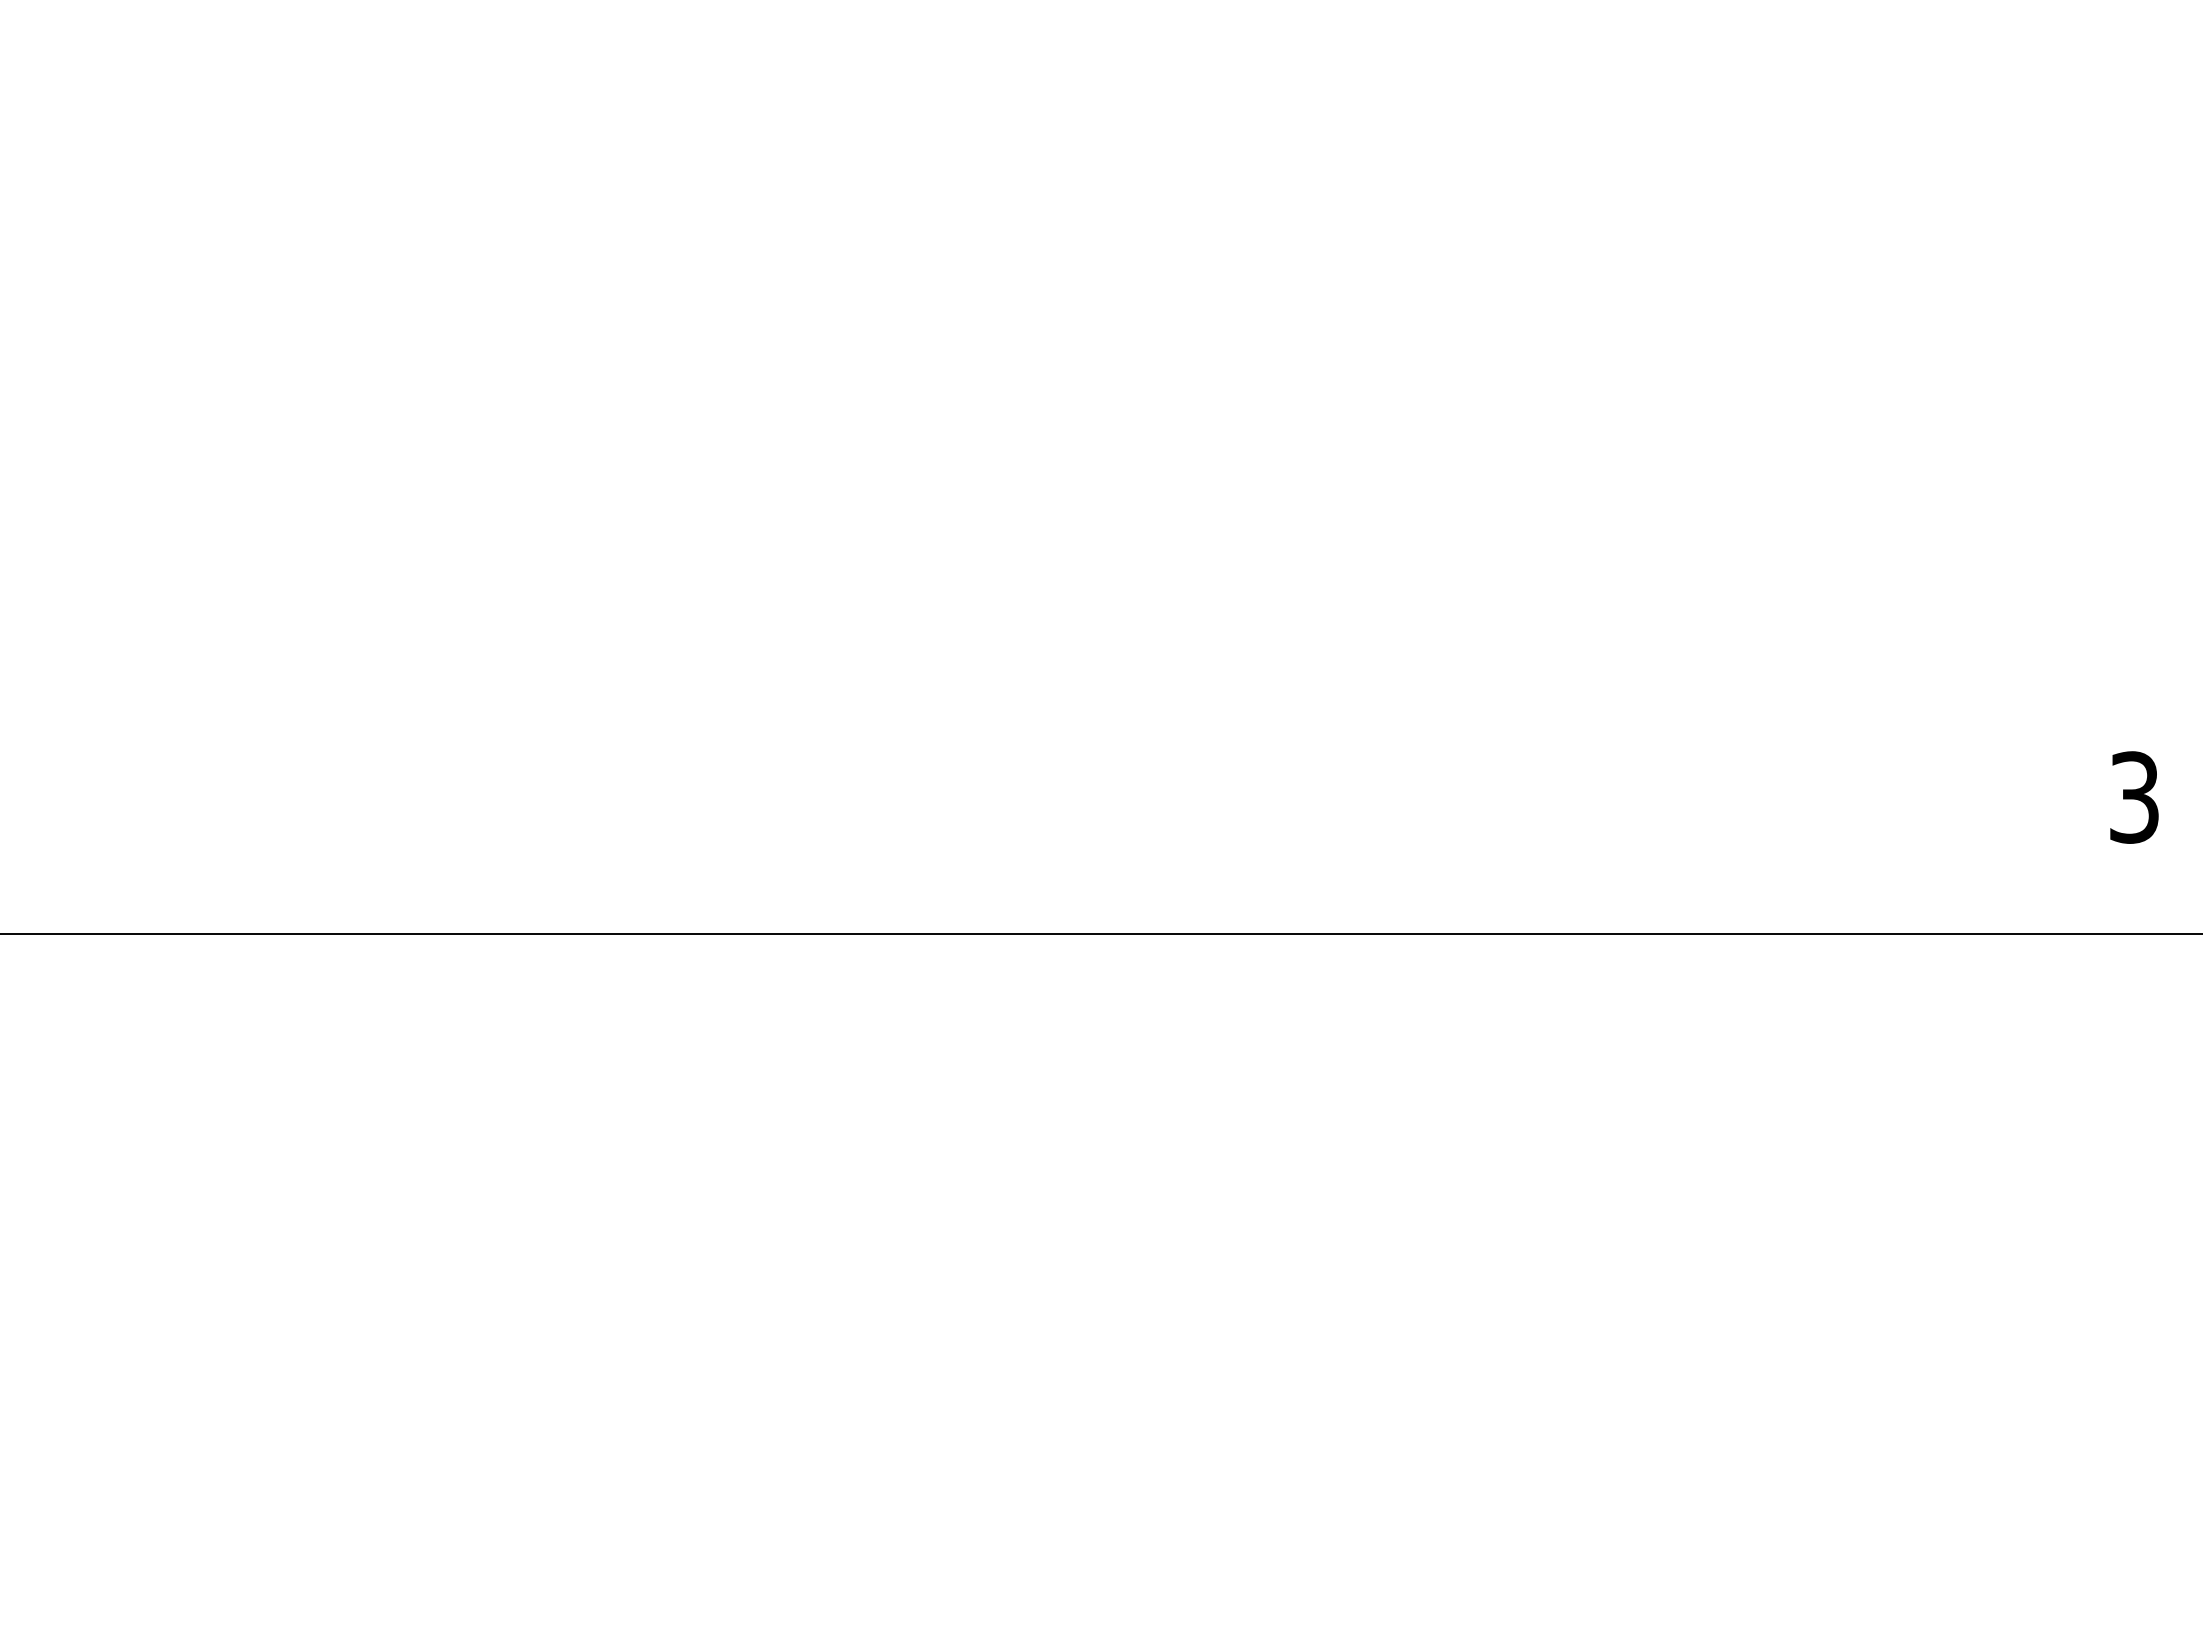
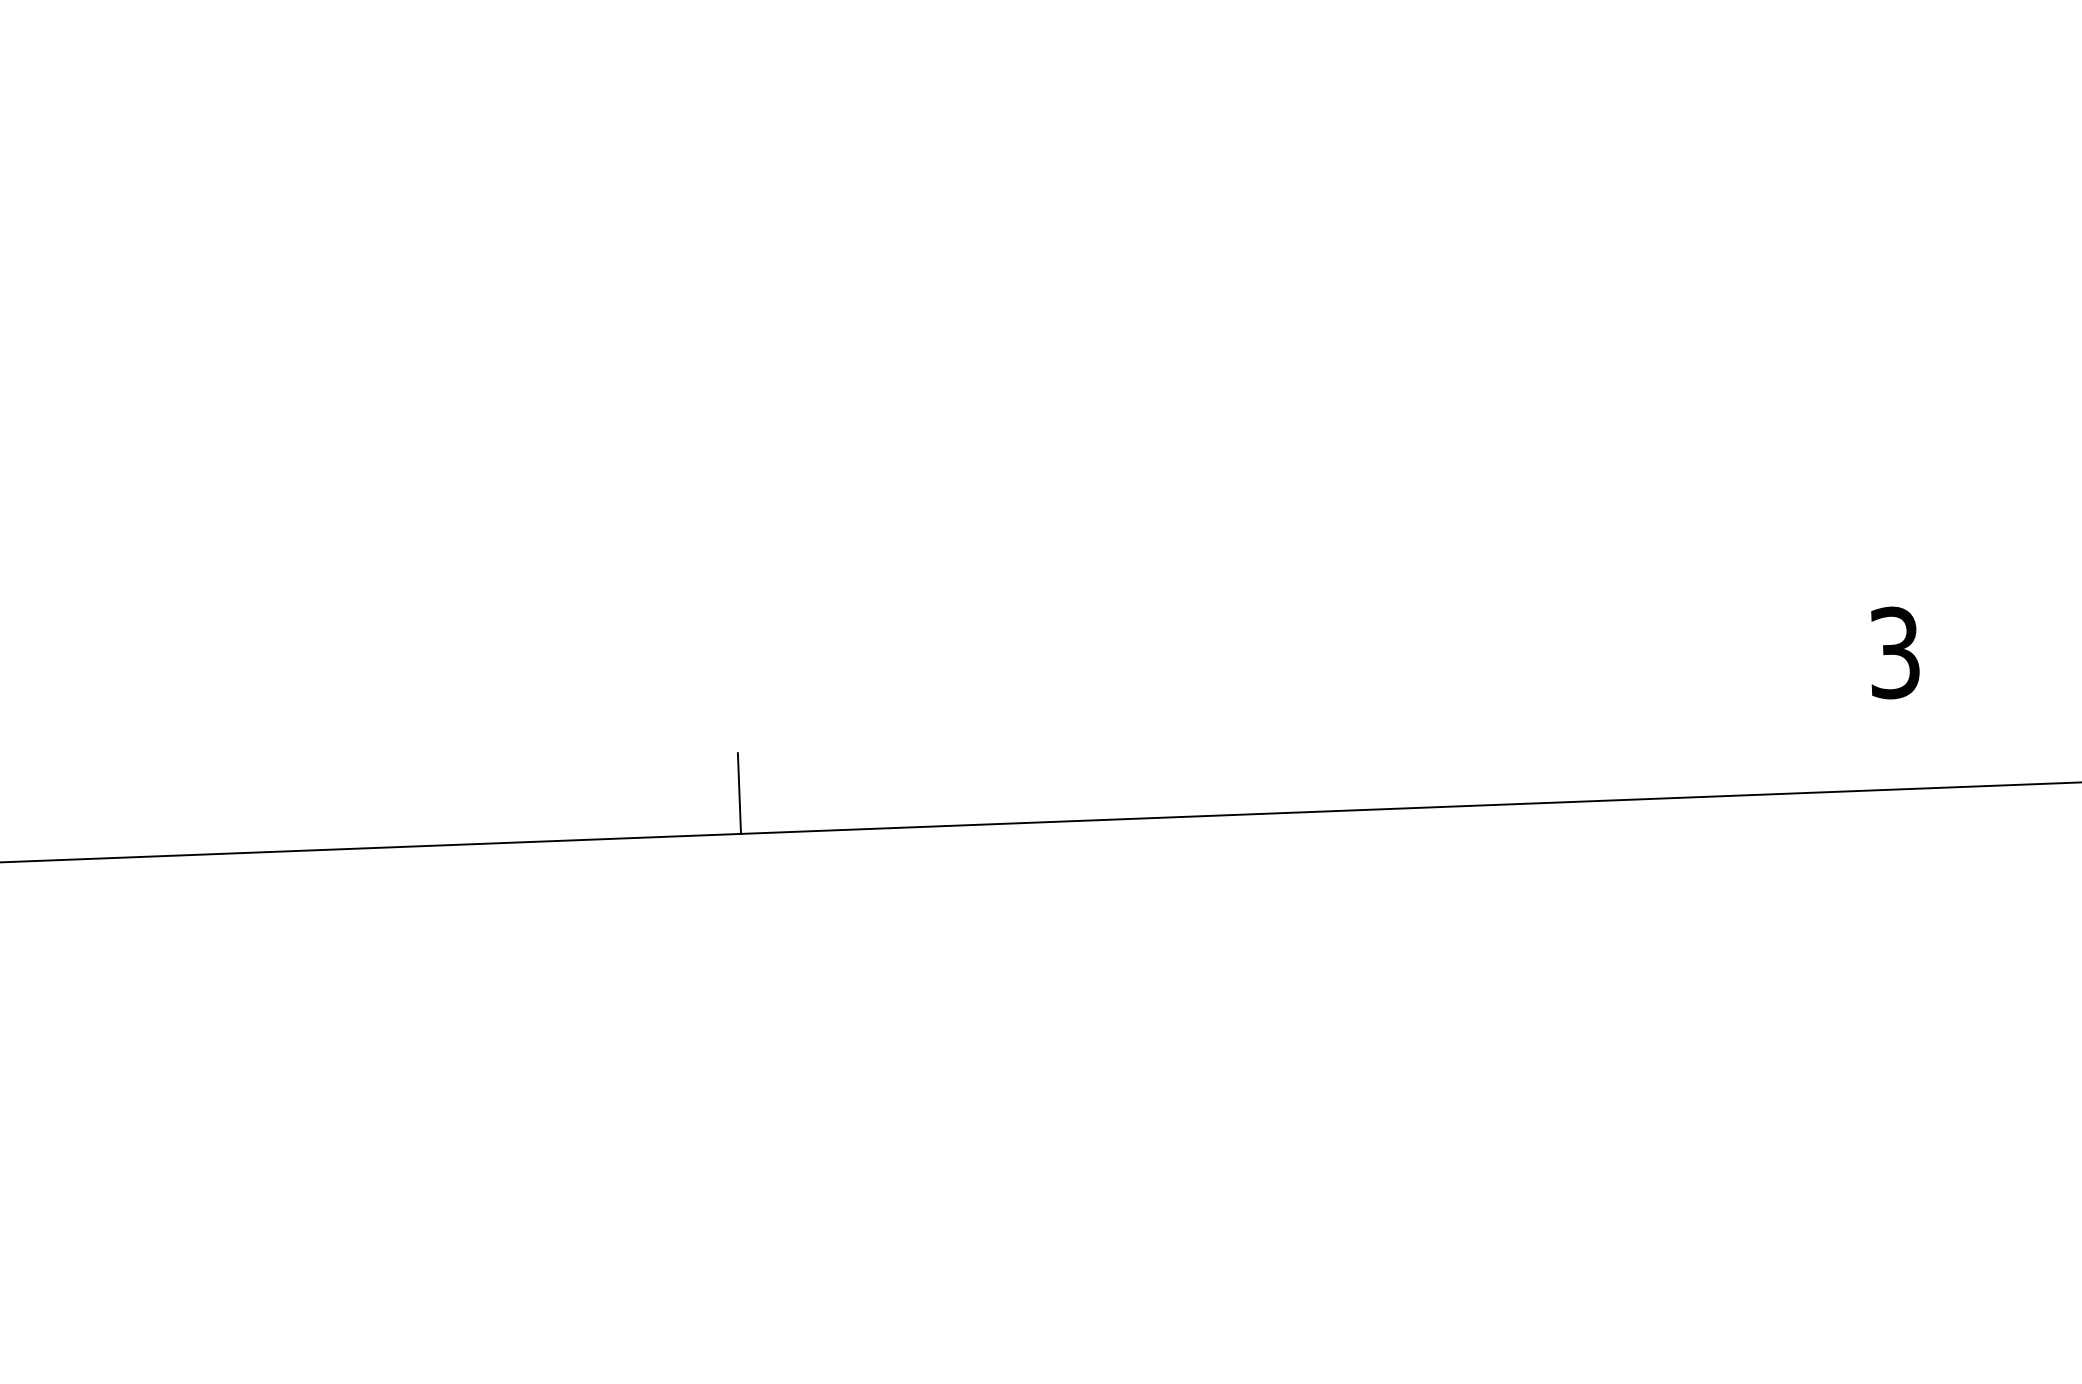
line: (974, 893) -> (739, 793), added

